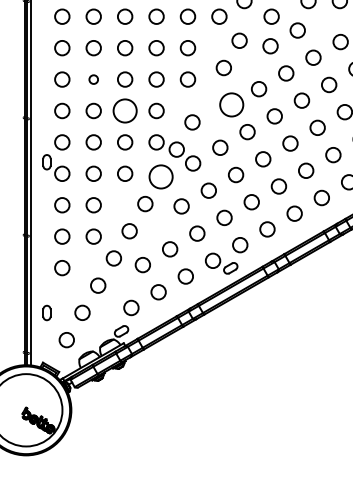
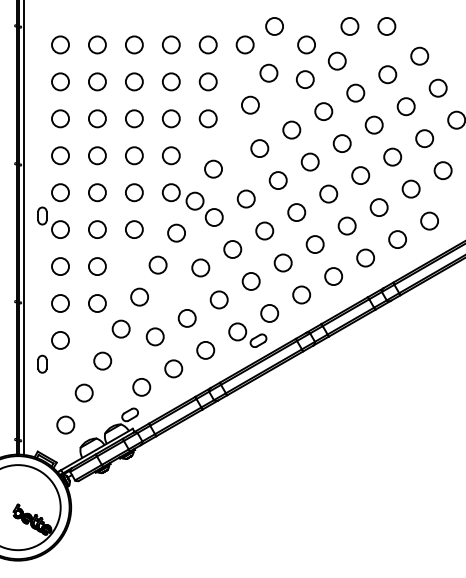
circle: (93, 79) -> (97, 118), size x1.67
circle: (231, 104) -> (259, 148), size x0.62
circle: (124, 110) -> (133, 155), size x0.62
circle: (160, 176) -> (176, 232), size x0.62
part: (47, 312) -> (42, 363), moved

